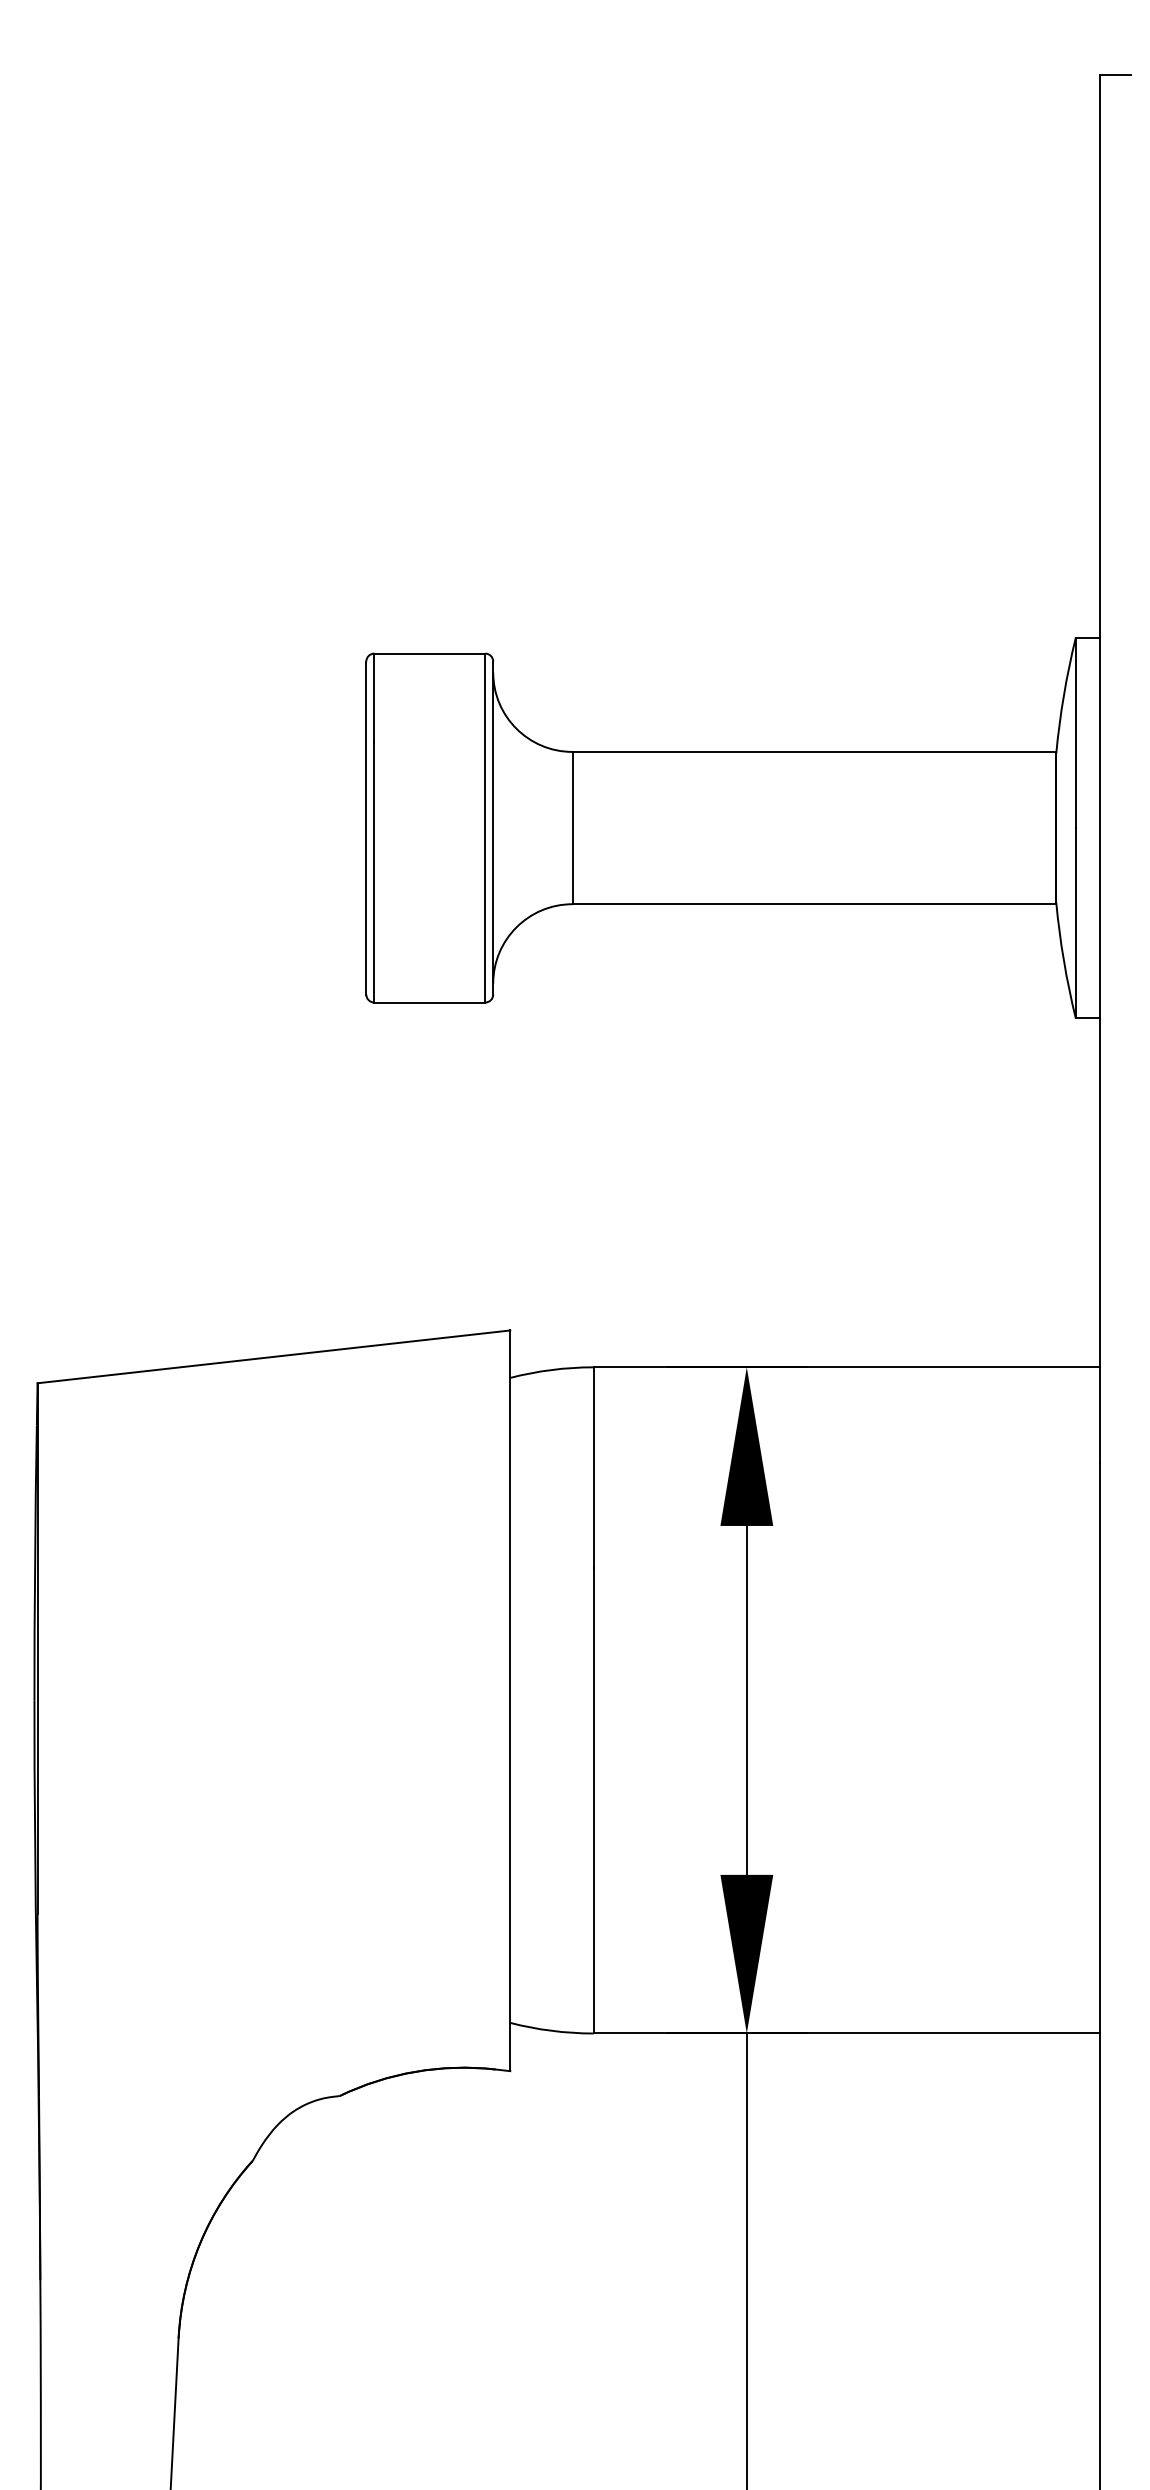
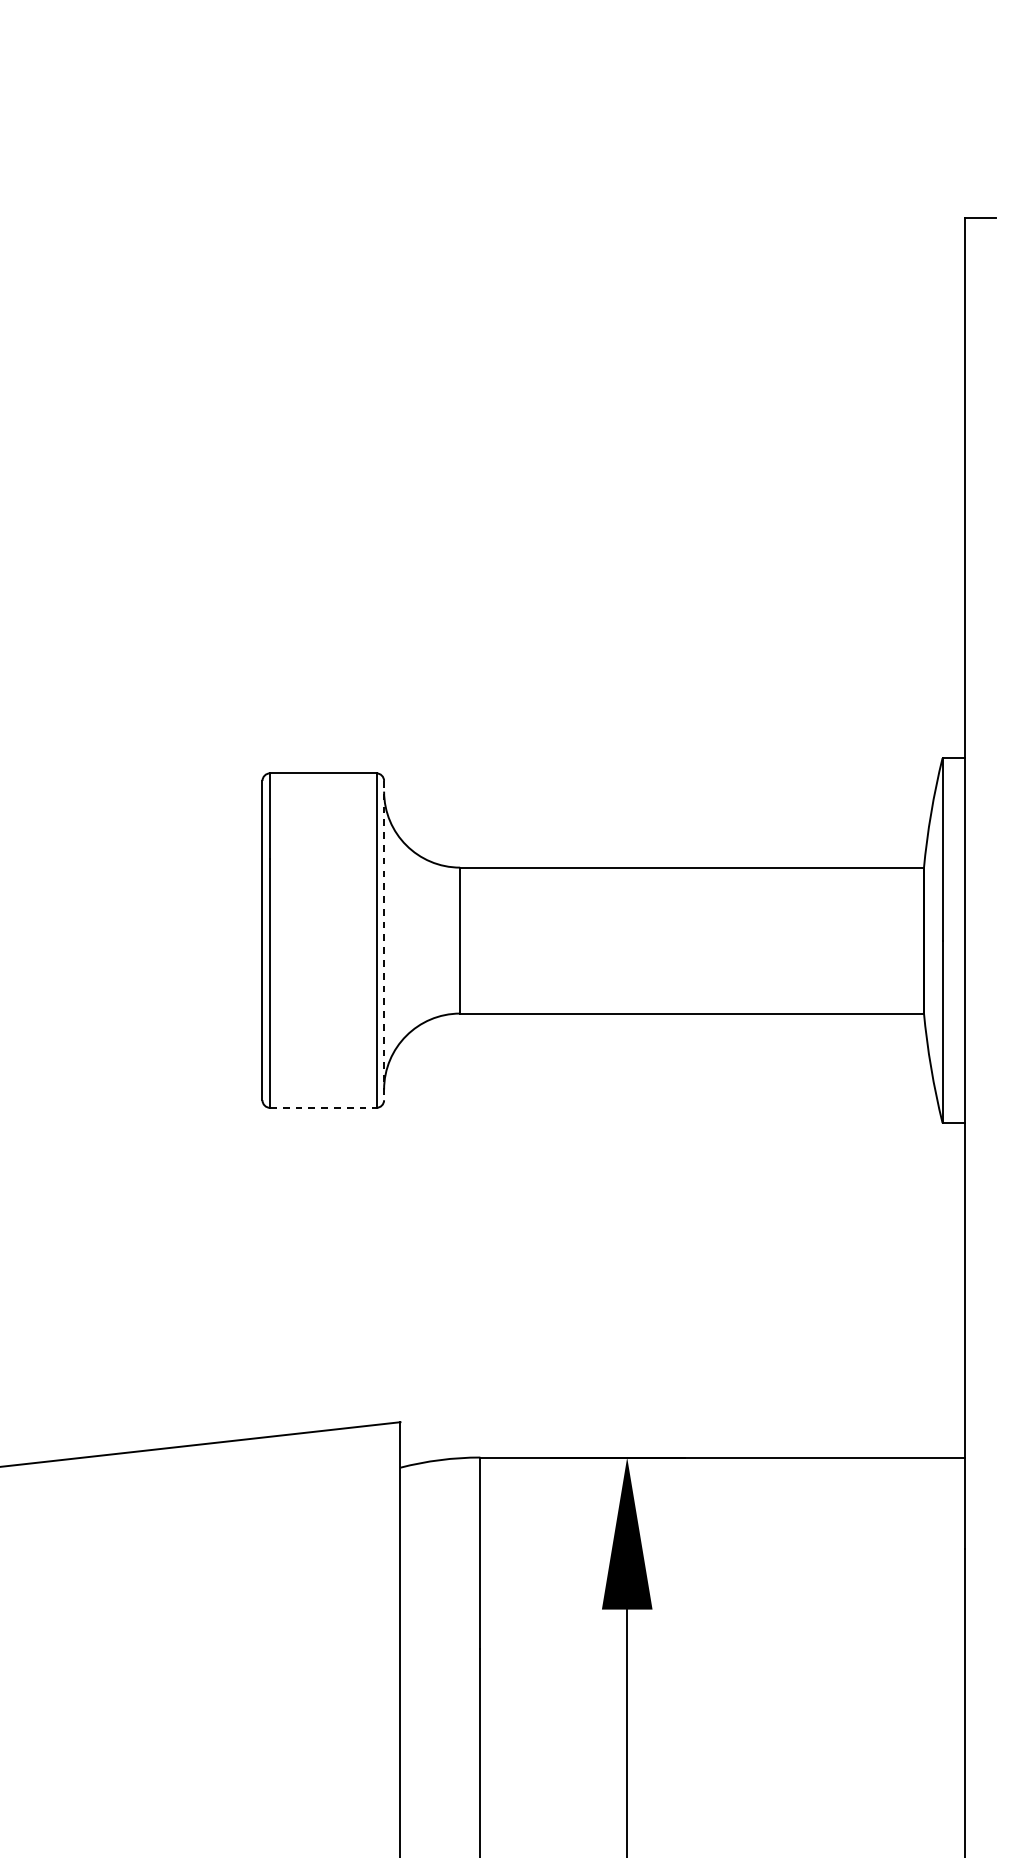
line: (493, 828) -> (384, 941), solid -> dashed
line: (429, 1002) -> (323, 1107), solid -> dashed

